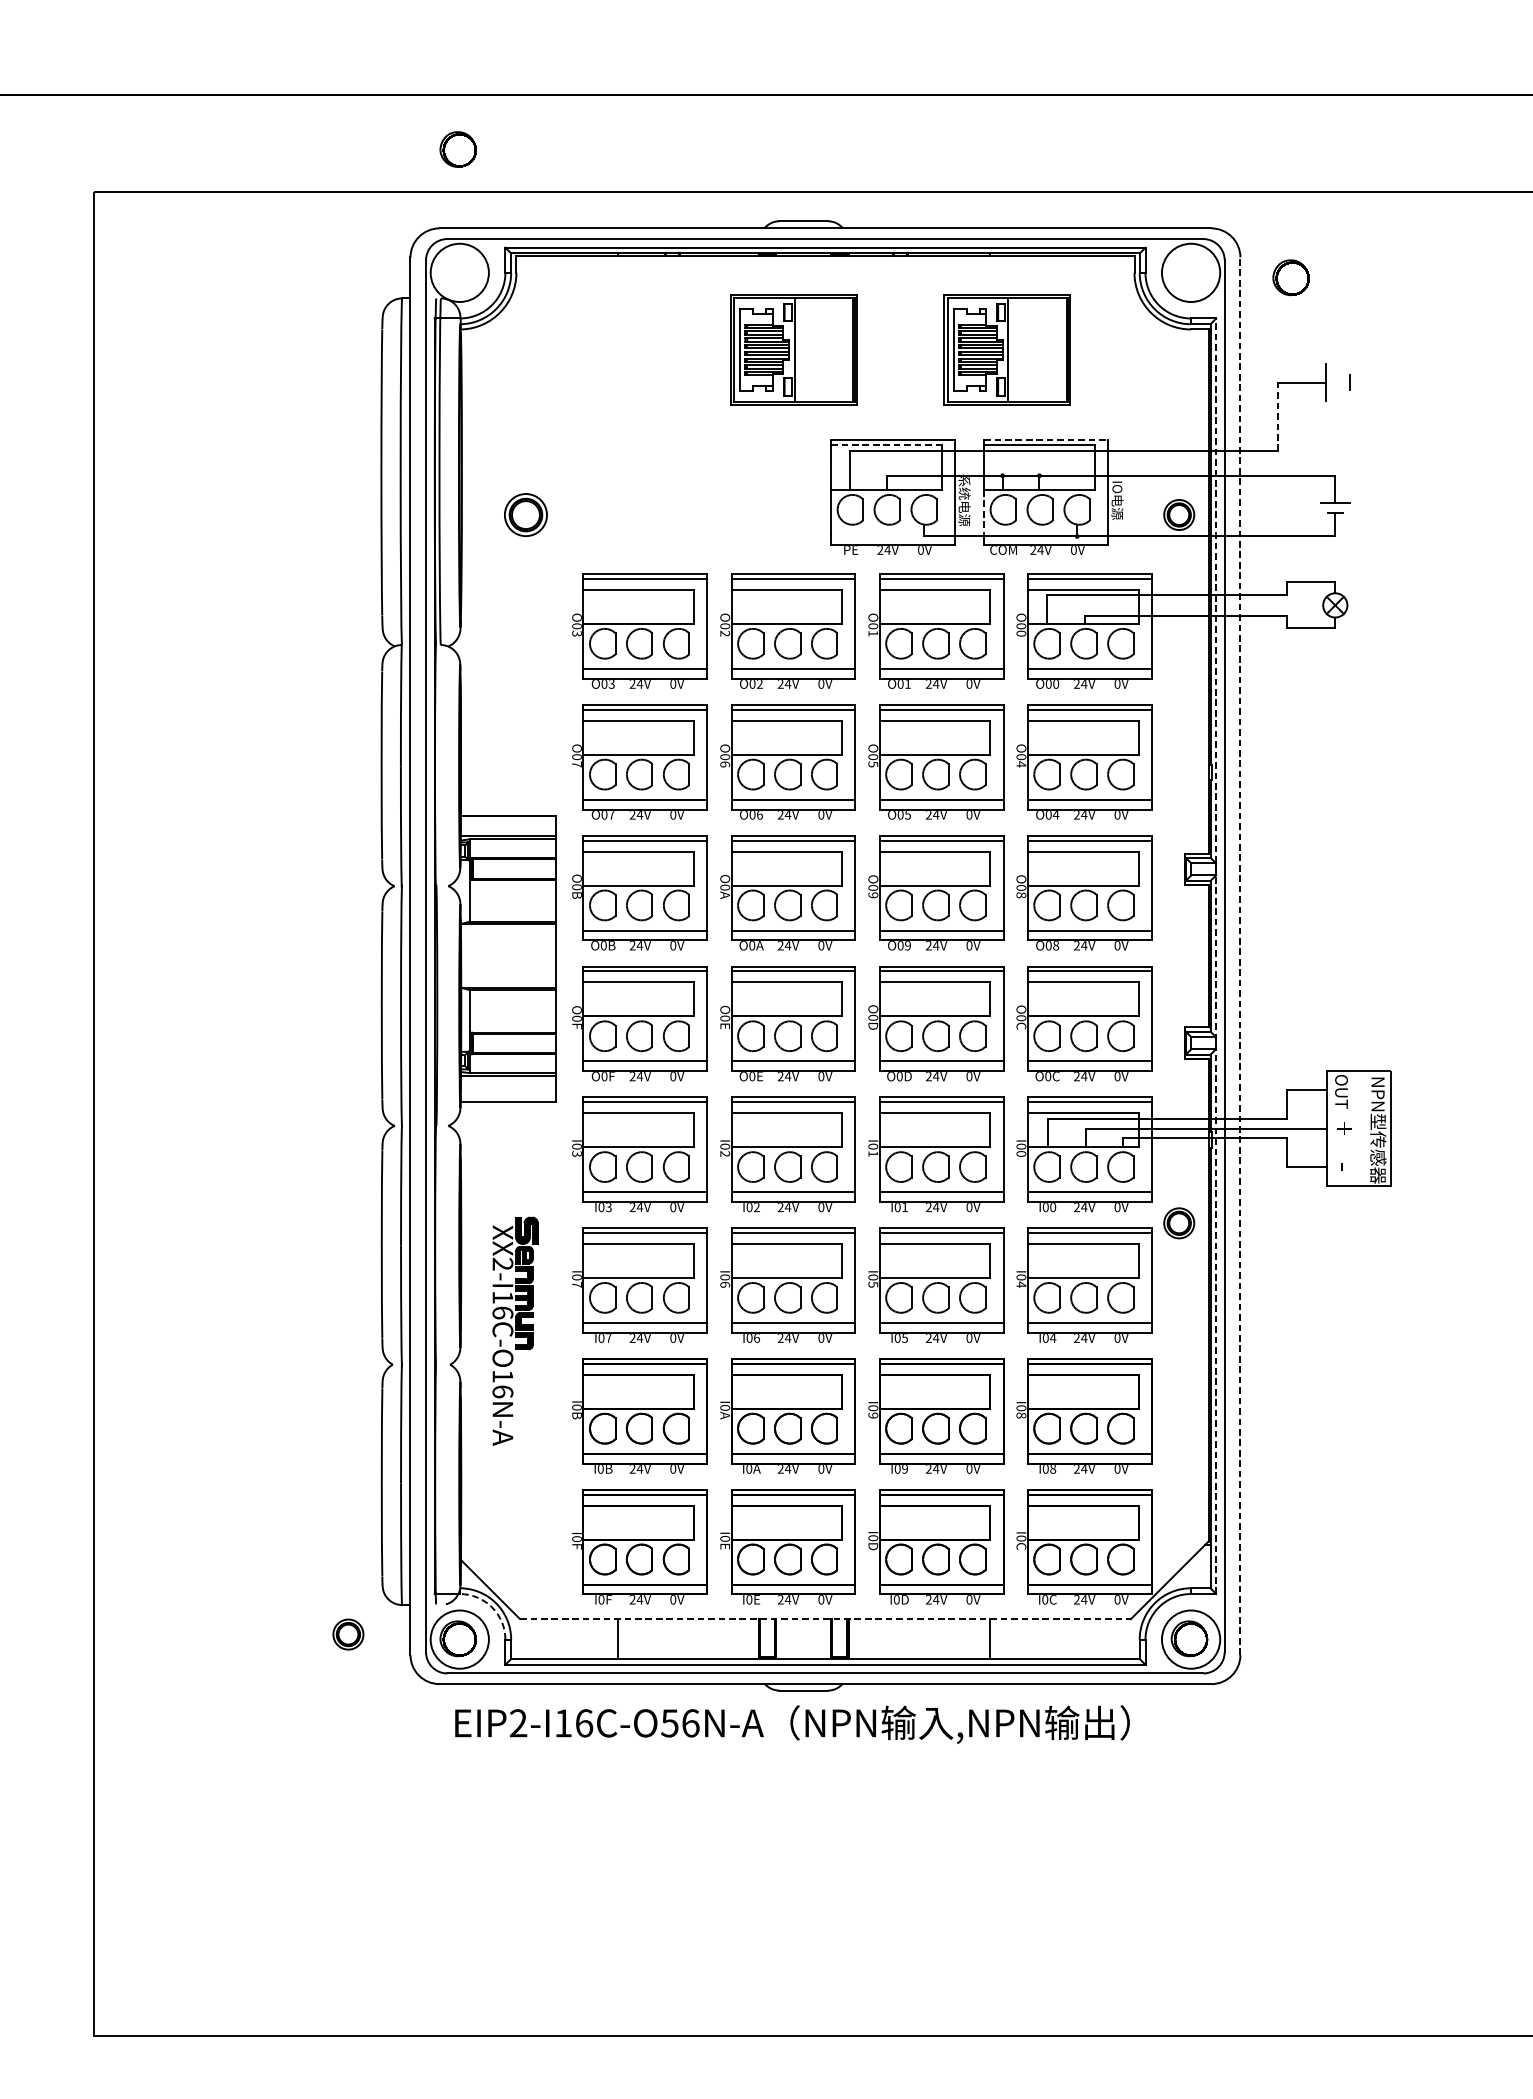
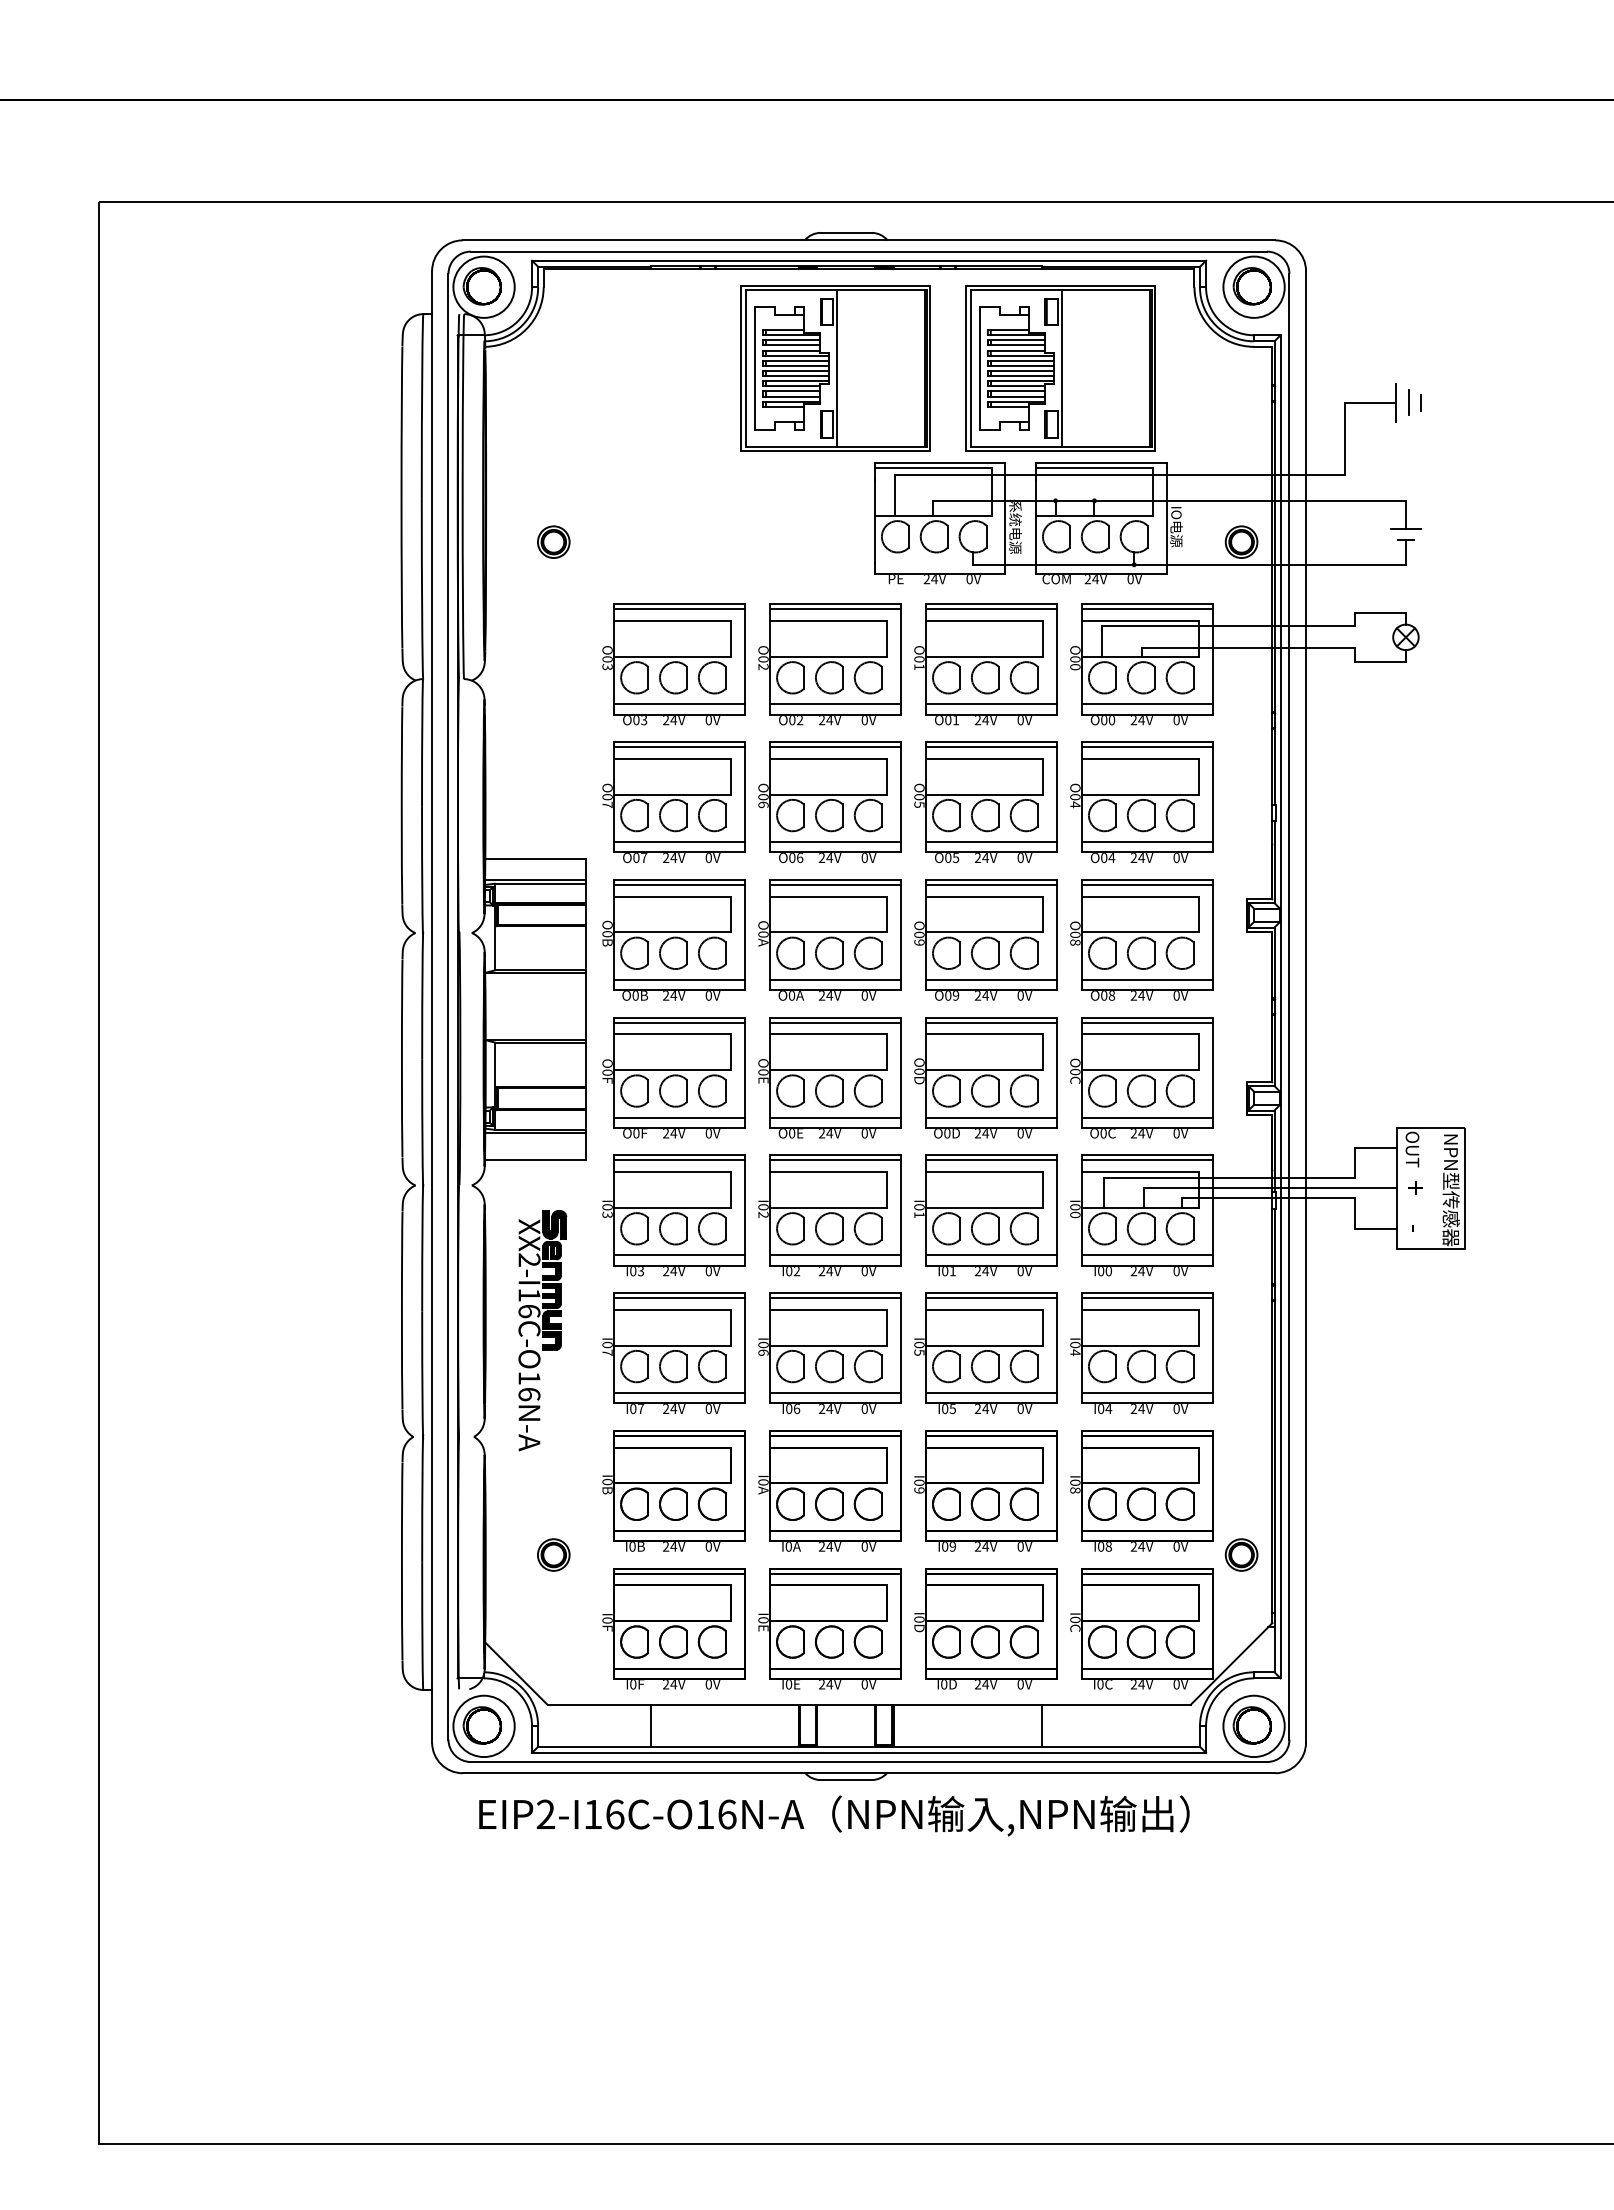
part: (457, 149) -> (481, 286), moved
part: (1290, 277) -> (1251, 286), moved
part: (793, 350) -> (835, 368), size x1.43
part: (1007, 350) -> (1060, 368), size x1.43
line: (1337, 382) -> (1408, 402), added
line: (1277, 416) -> (1345, 438), dashed -> solid
line: (1046, 440) -> (1101, 463), dashed -> solid
line: (886, 445) -> (933, 468), dashed -> solid
line: (984, 512) -> (1036, 539), dashed -> solid
part: (525, 514) -> (553, 541), size x0.71
line: (1216, 955) -> (1280, 1006), dashed -> solid
line: (1240, 955) -> (1306, 1006), dashed -> solid
part: (1179, 1222) -> (1241, 1554), moved
part: (515, 1331) -> (542, 1330), moved
arc: (492, 1607) -> (518, 1692), dashed -> solid
line: (825, 1618) -> (869, 1704), dashed -> solid
part: (348, 1634) -> (553, 1554), moved
text: (669, 1723) -> (704, 1814), EIP2-I16C-O56N-A -> EIP2-I16C-O16N-A

